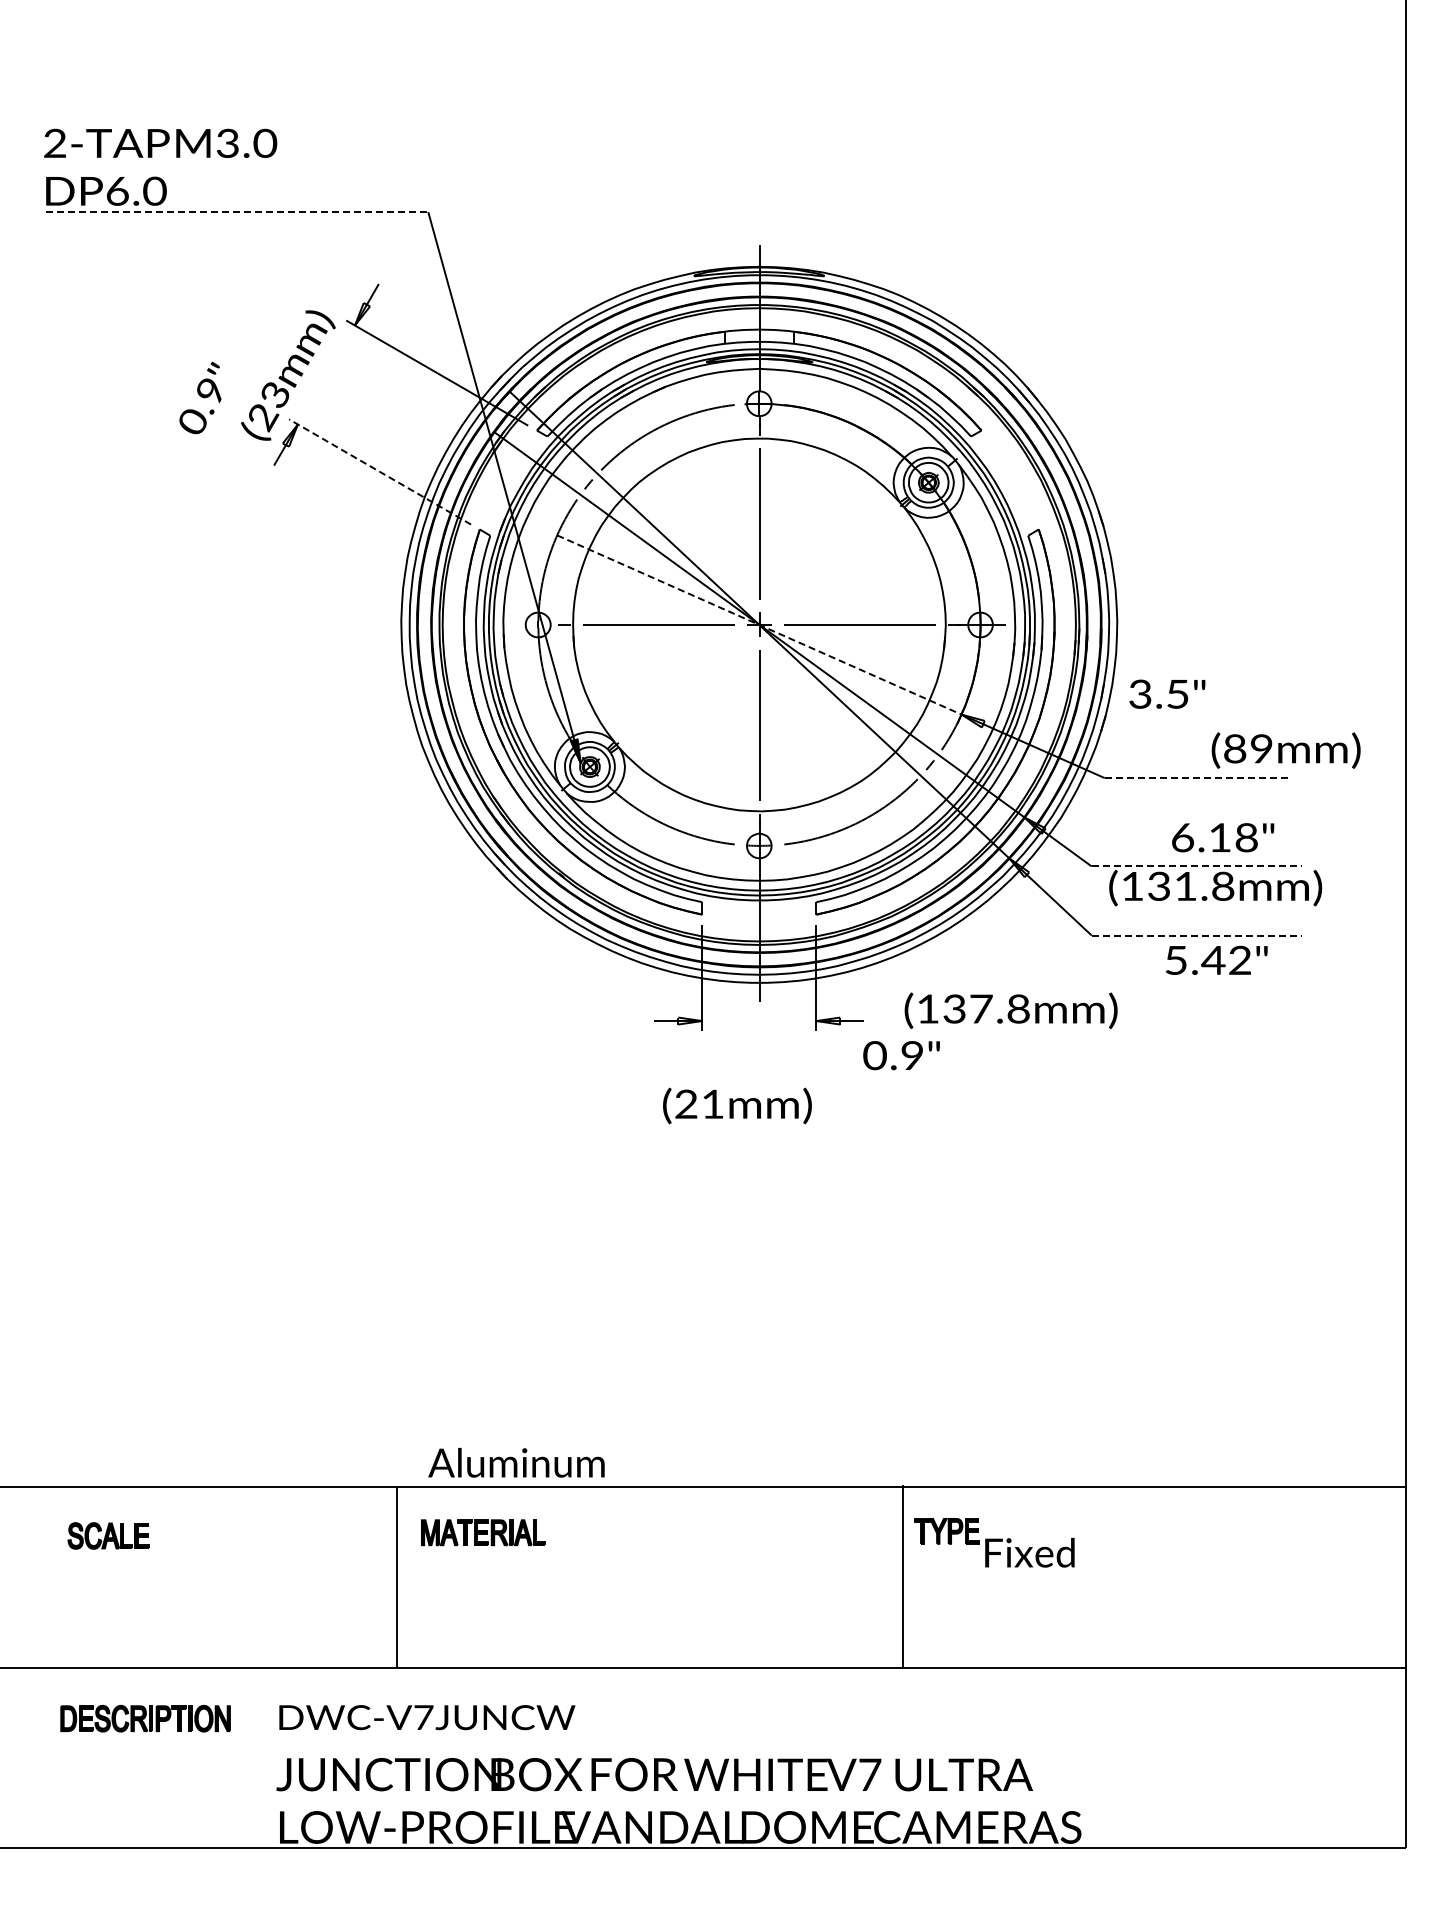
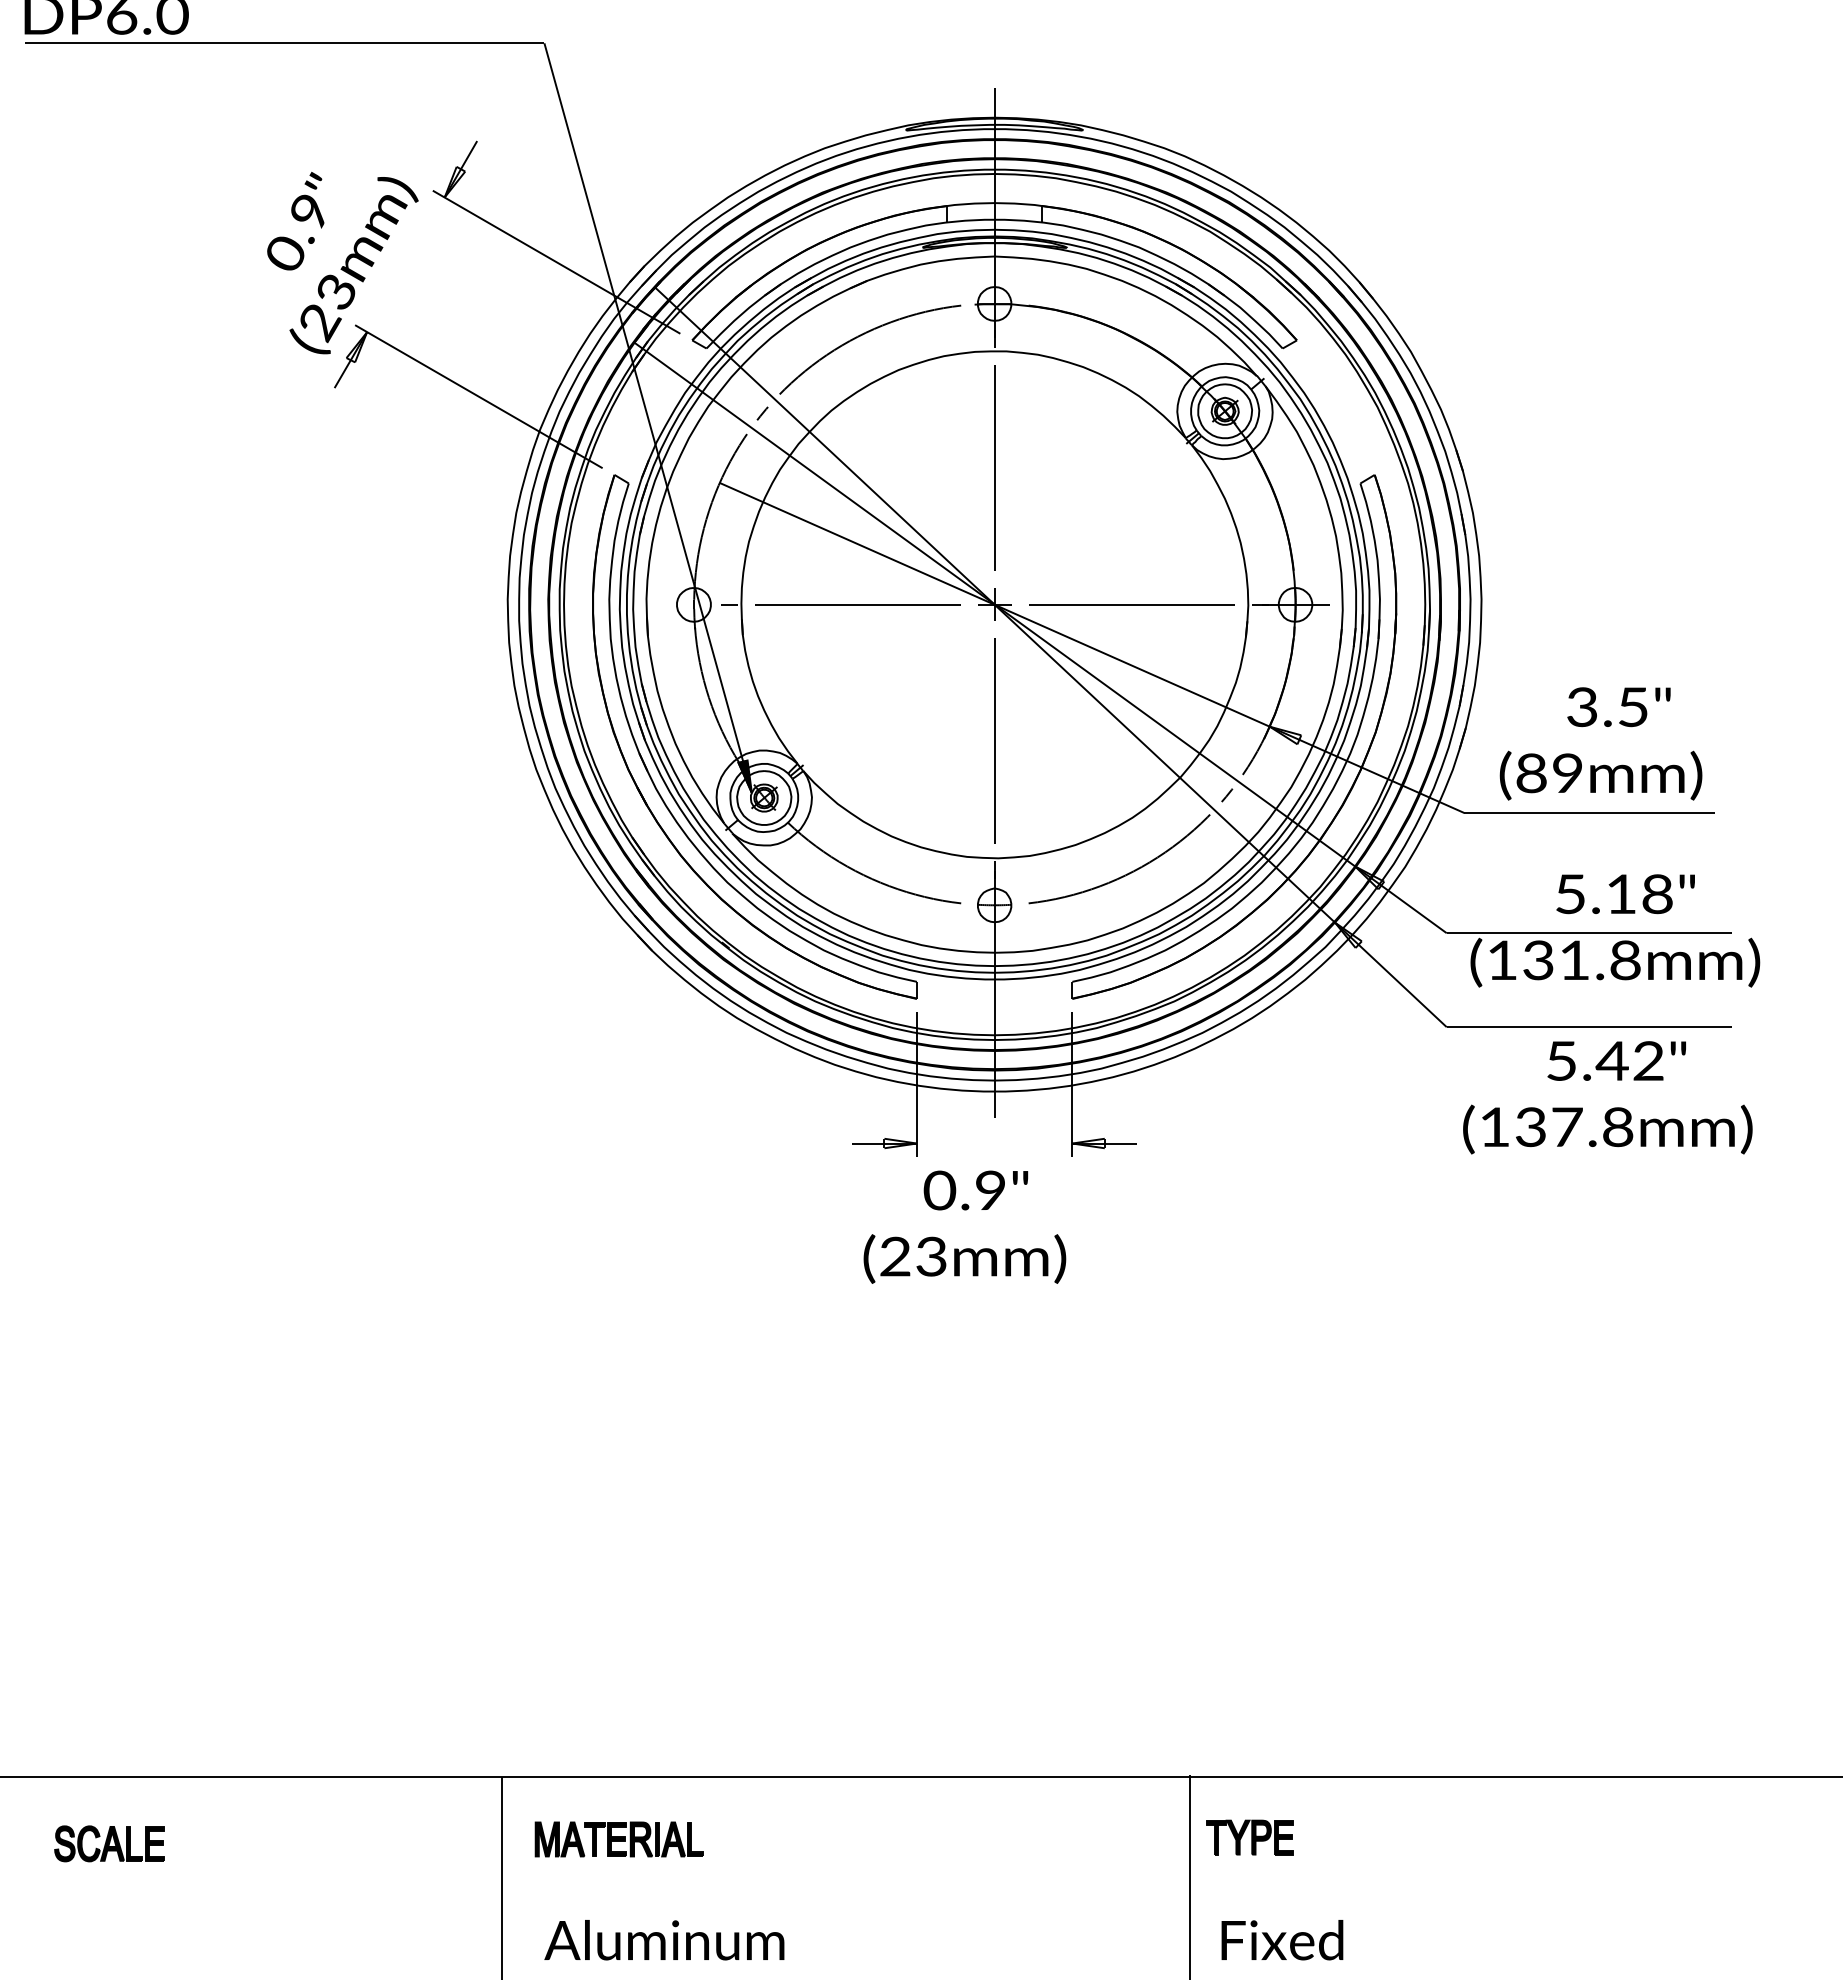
line: (237, 212) -> (284, 43), dashed -> solid
text: (200, 397) -> (295, 220), moved
line: (379, 471) -> (478, 396), dashed -> solid
line: (759, 625) -> (994, 605), dashed -> solid
text: (1167, 693) -> (1619, 706), moved
text: (1285, 750) -> (1600, 775), moved
line: (1197, 778) -> (1590, 813), dashed -> solid
text: (1182, 837) -> (1570, 893), 6.18" -> 5.18"
line: (1197, 866) -> (1590, 933), dashed -> solid
line: (1197, 935) -> (1590, 1027), dashed -> solid
text: (1010, 1010) -> (1606, 1129), moved
text: (901, 1055) -> (975, 1190), moved
text: (712, 1103) -> (930, 1255), (21mm) -> (23mm)
text: (516, 1462) -> (664, 1939), moved
text: (1029, 1552) -> (1281, 1939), moved

